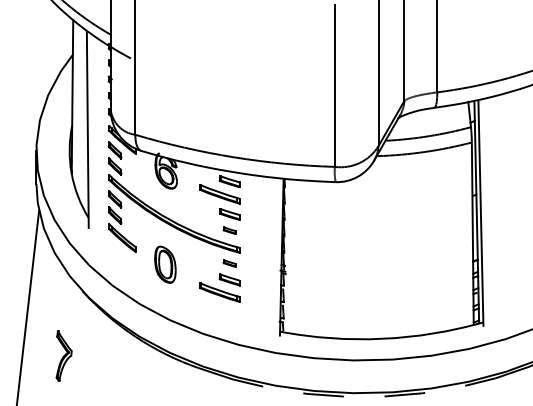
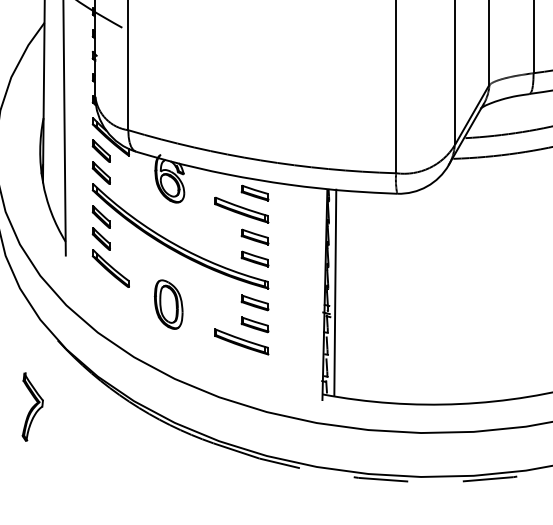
part: (229, 230) -> (254, 258), size x1.67
line: (289, 255) -> (335, 292), added
part: (229, 263) -> (254, 302), size x1.67
part: (63, 355) -> (31, 406), moved

